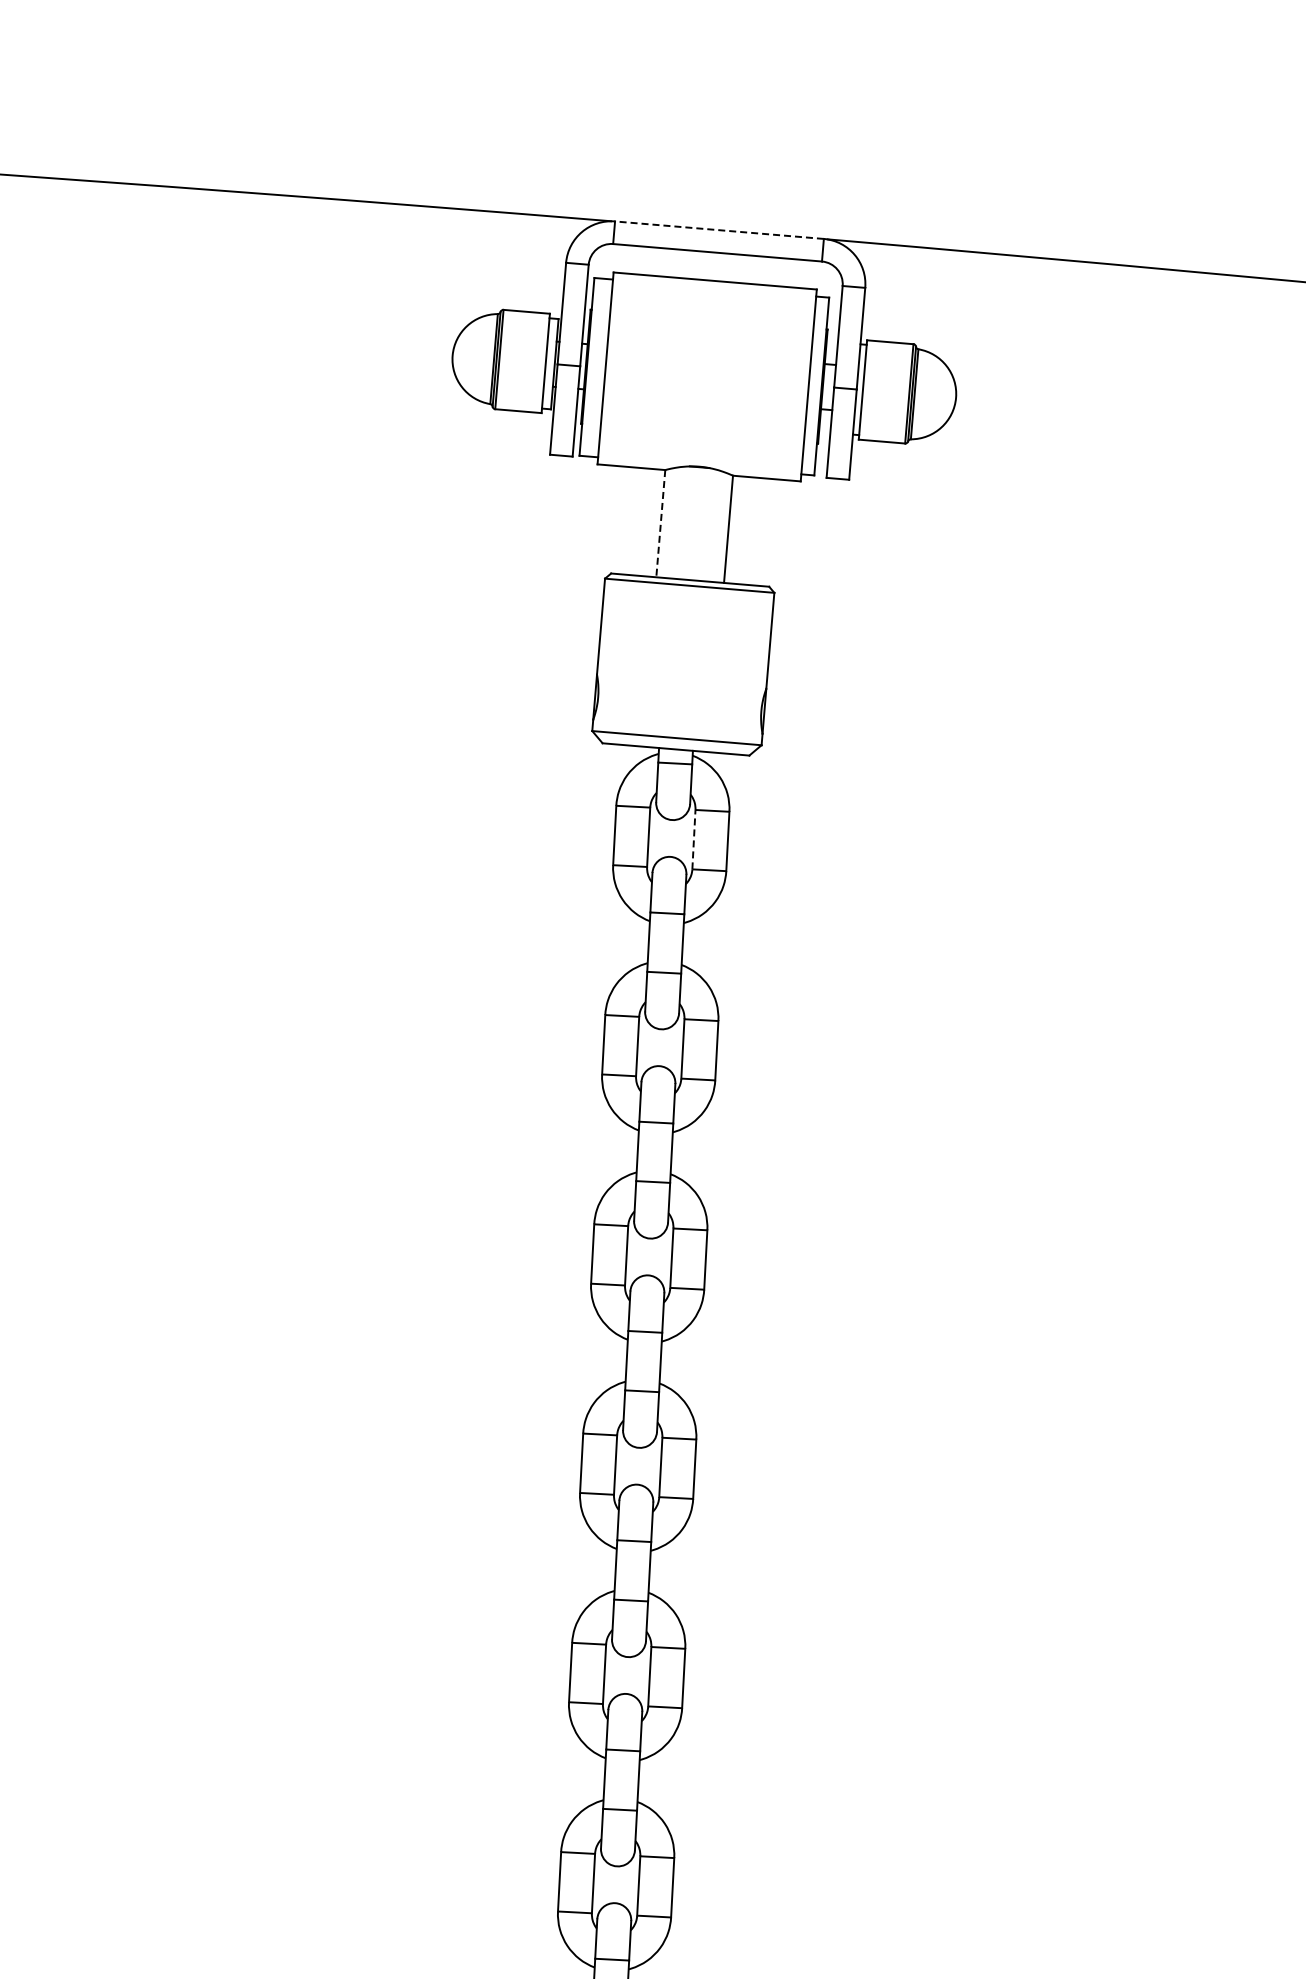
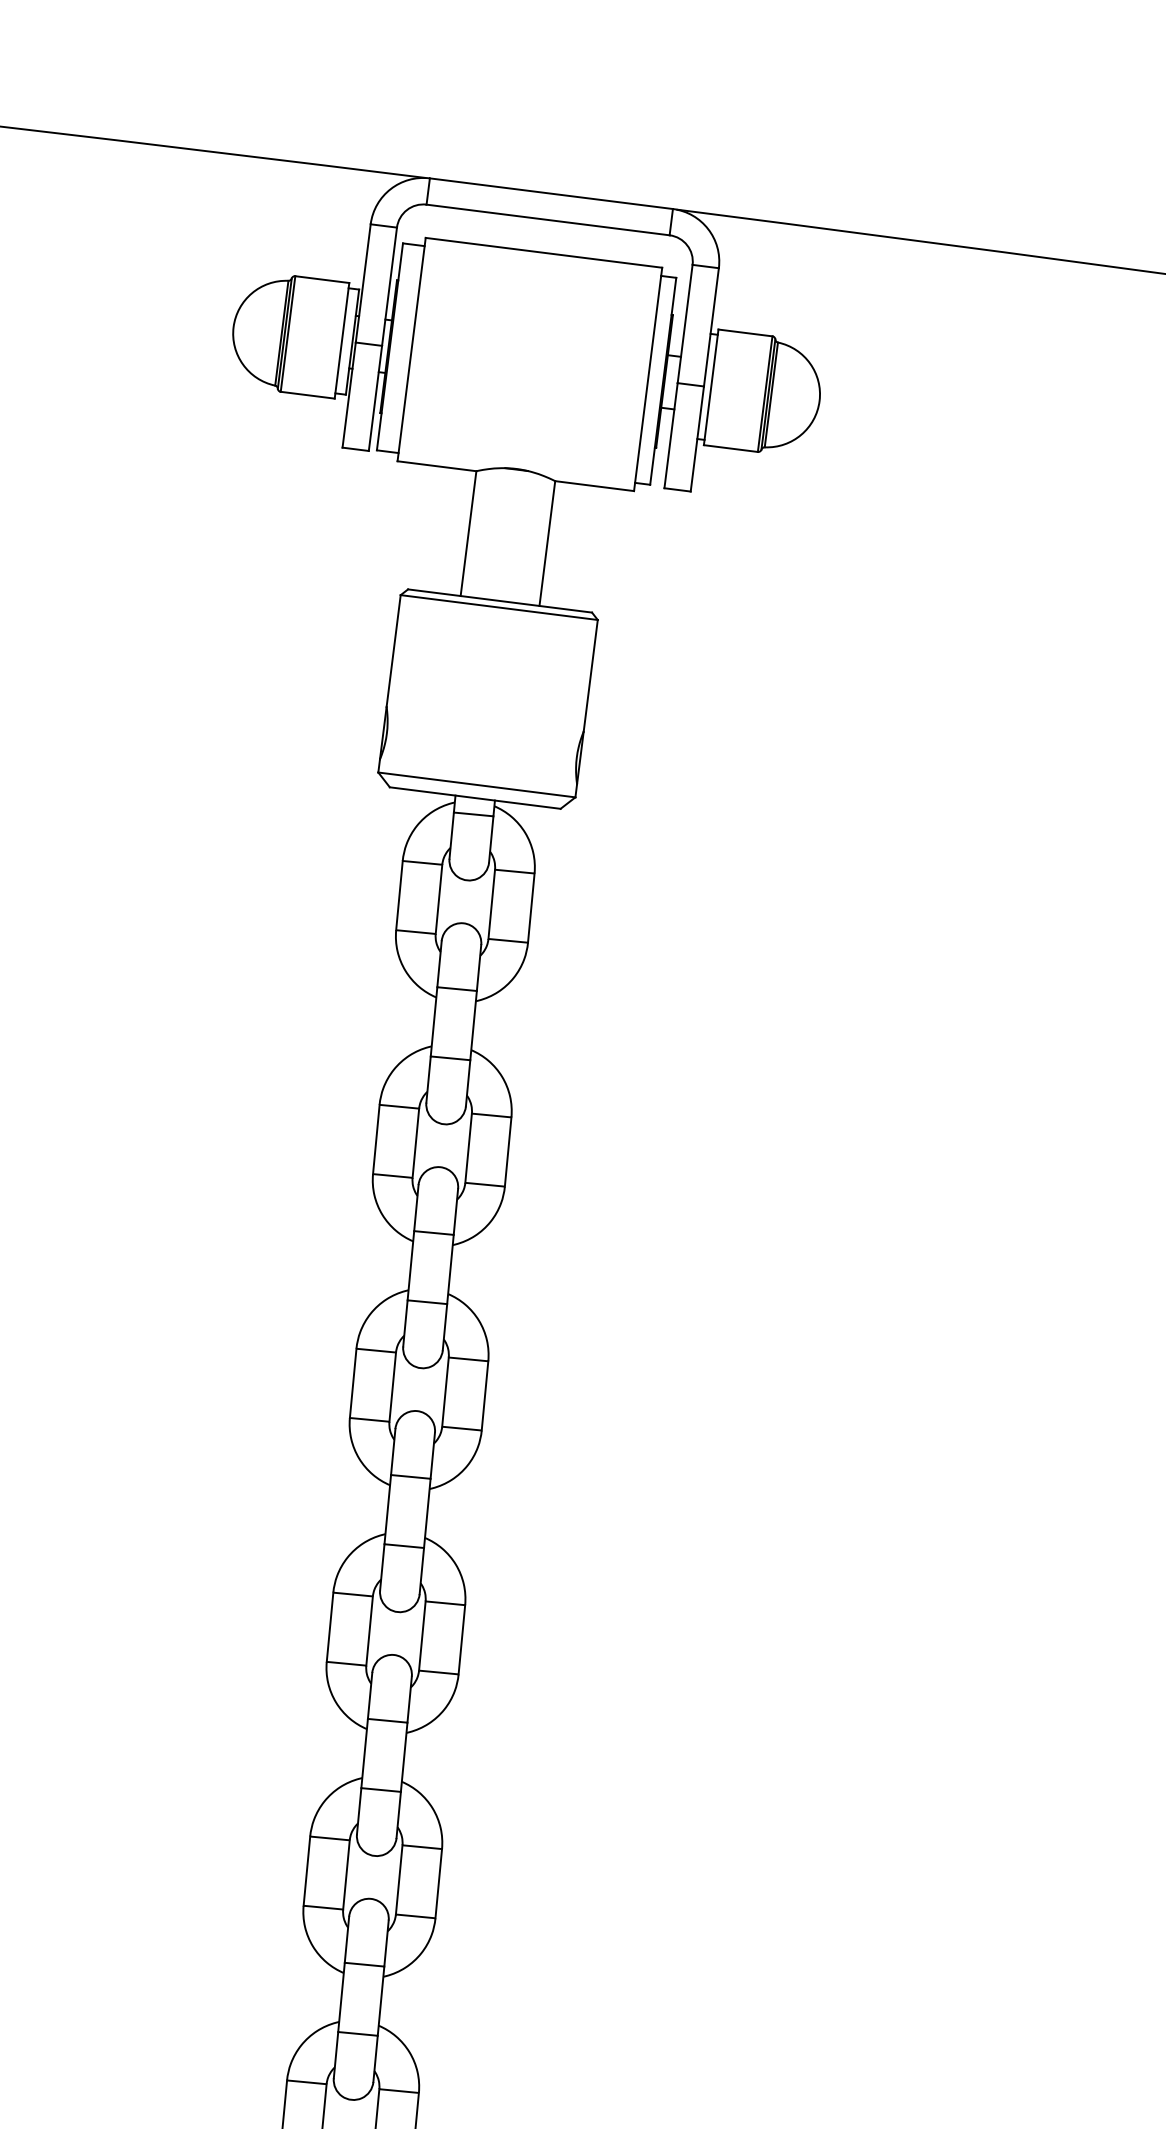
line: (719, 230) -> (551, 194), dashed -> solid
line: (660, 523) -> (468, 533), dashed -> solid
line: (693, 839) -> (491, 904), dashed -> solid

